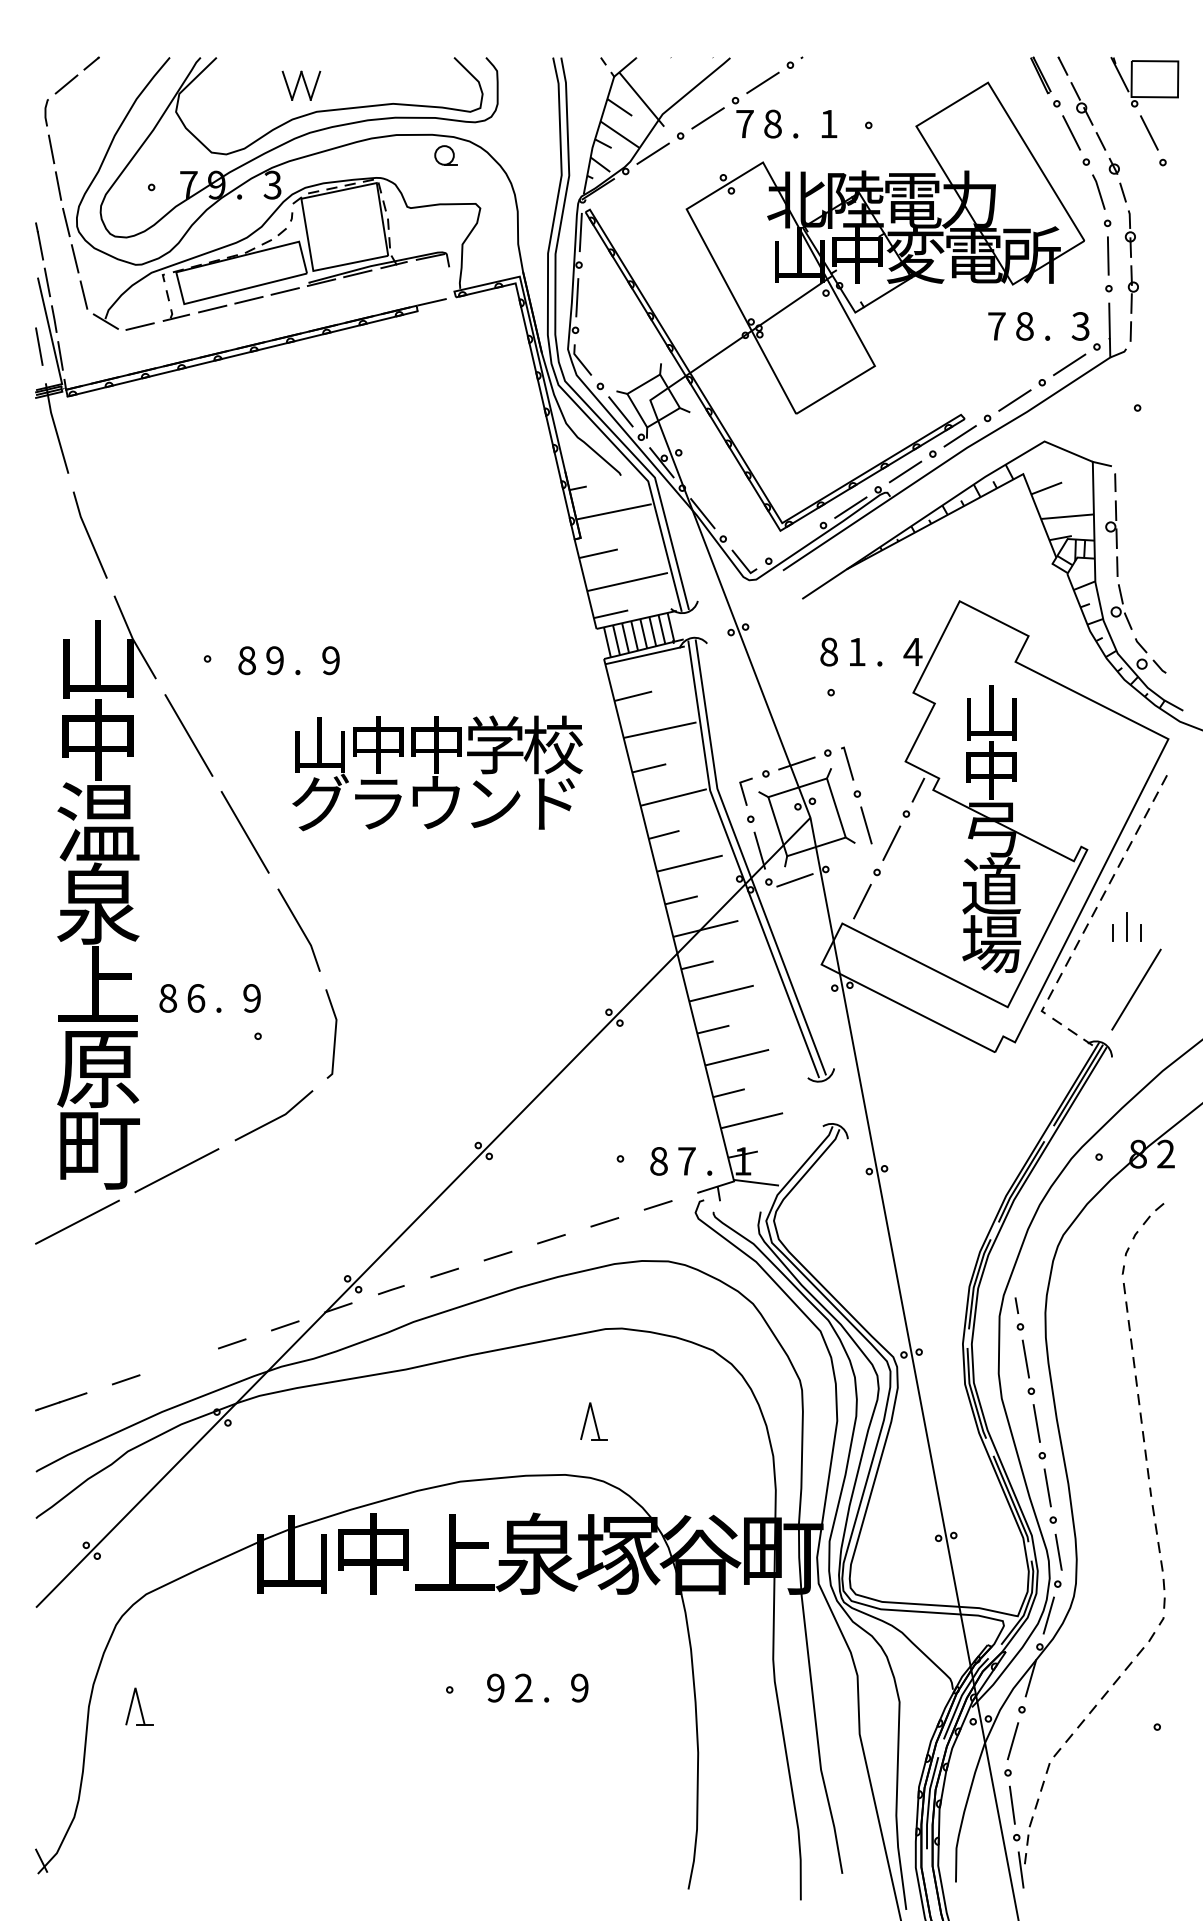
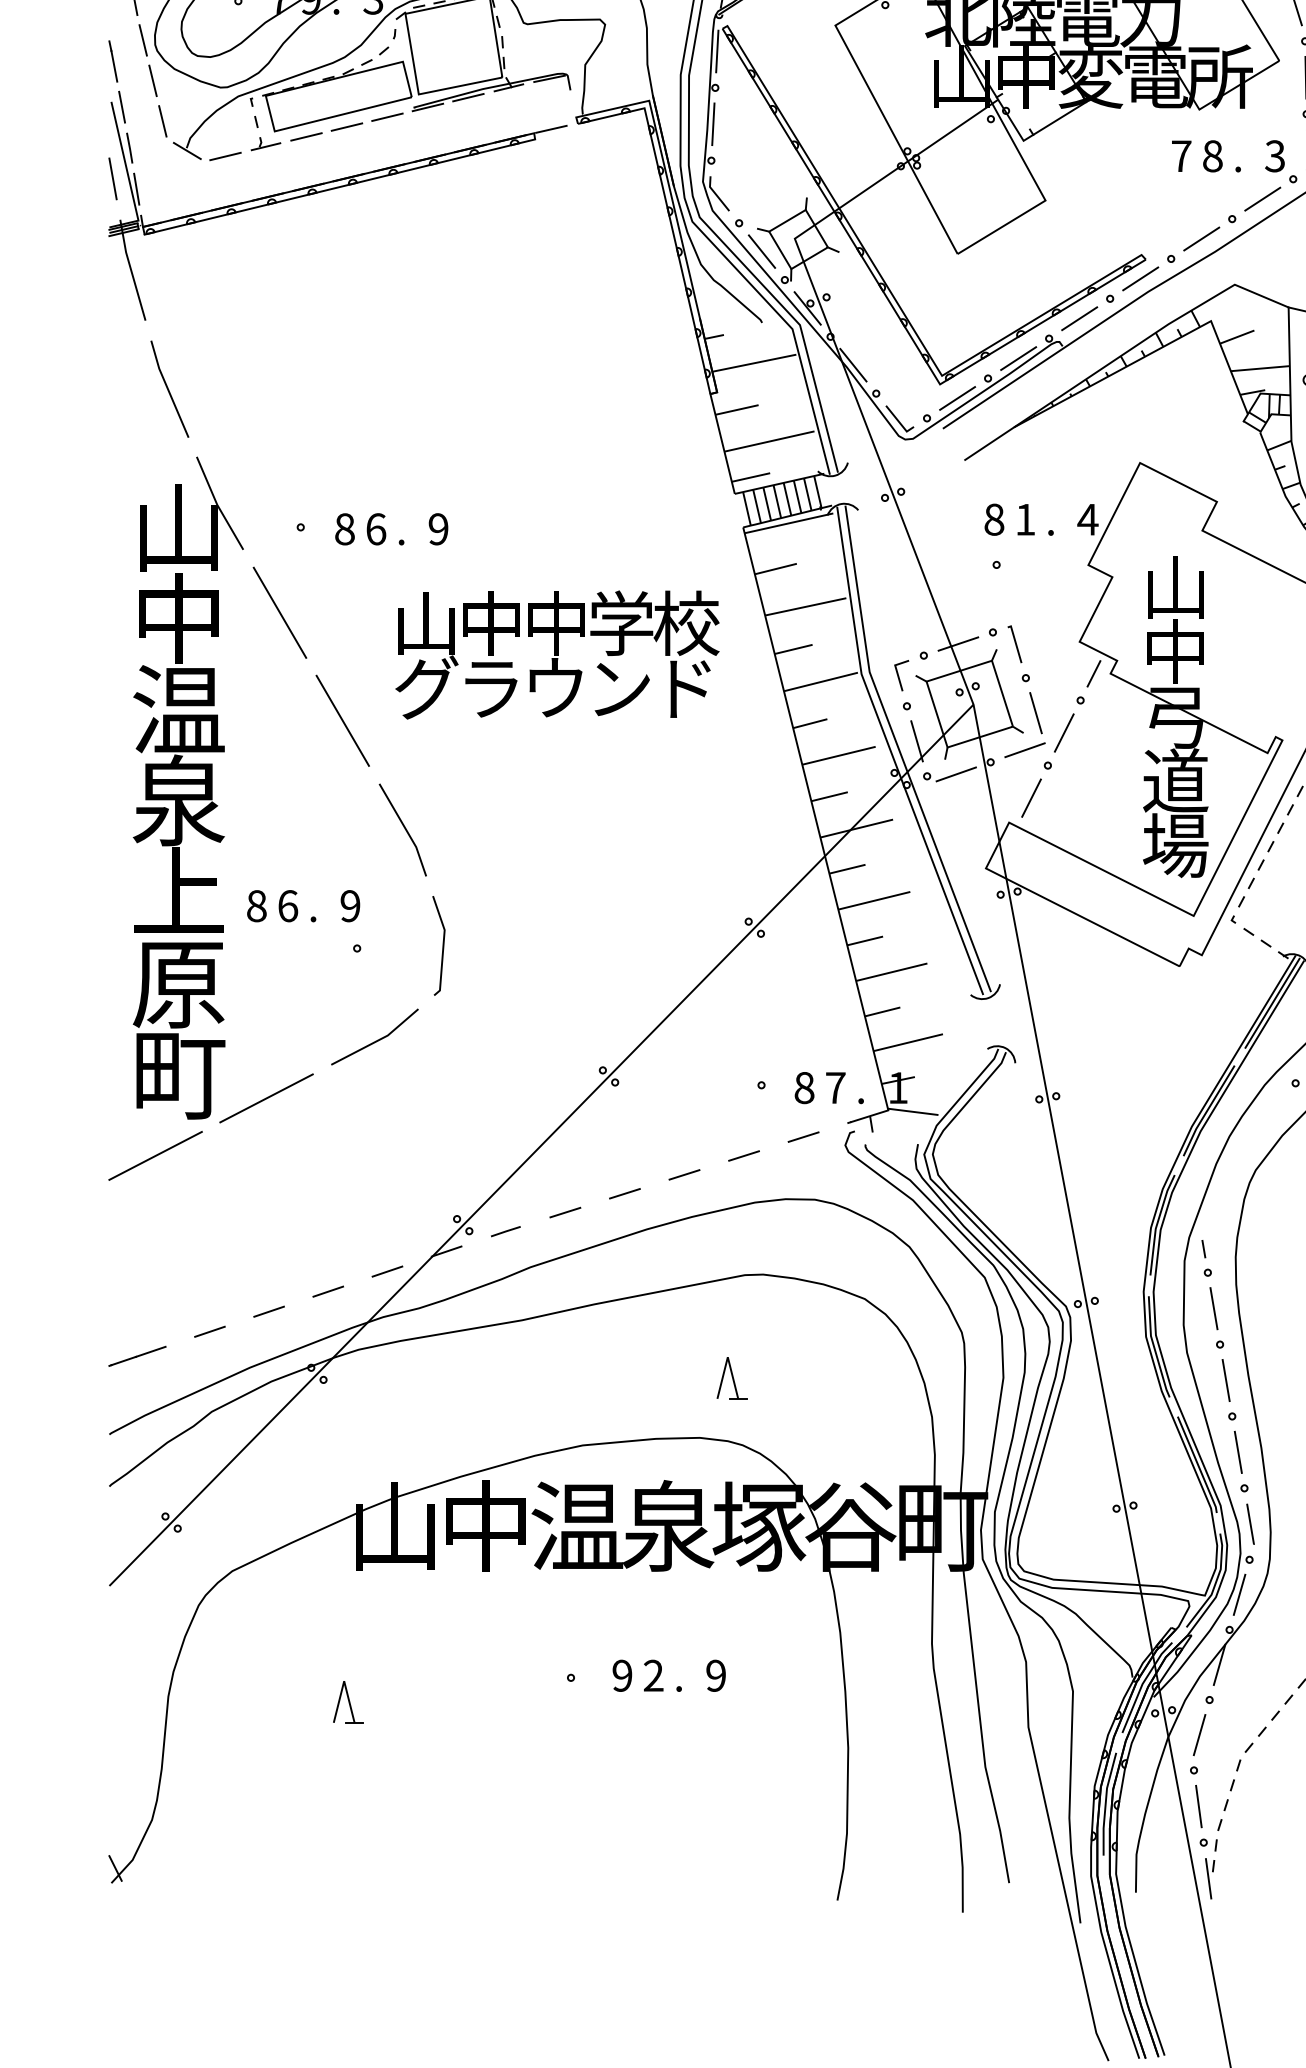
line: (795, 543) -> (956, 398), added
text: (275, 660) -> (376, 529), 9 -> 6
line: (856, 858) -> (1024, 750), added
line: (178, 1361) -> (268, 1311), added
text: (455, 1553) -> (577, 1525), 上 -> 温
part: (139, 1706) -> (348, 1701), moved

